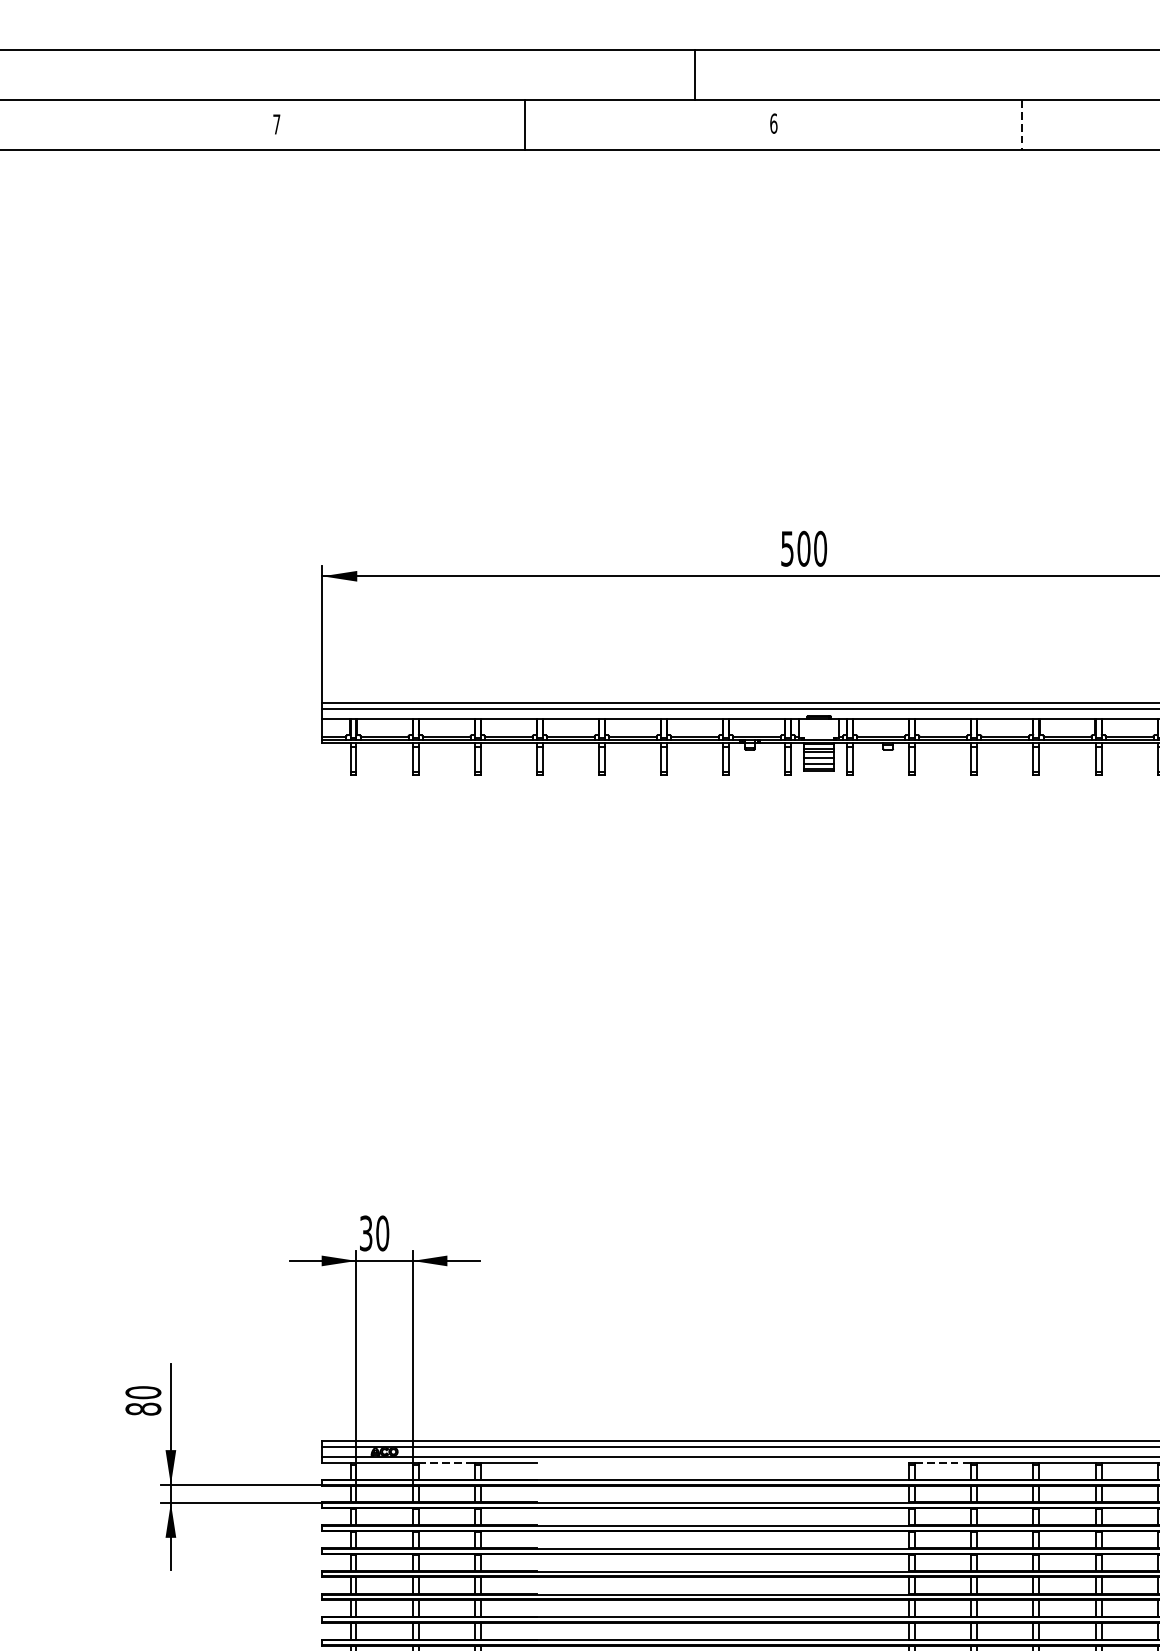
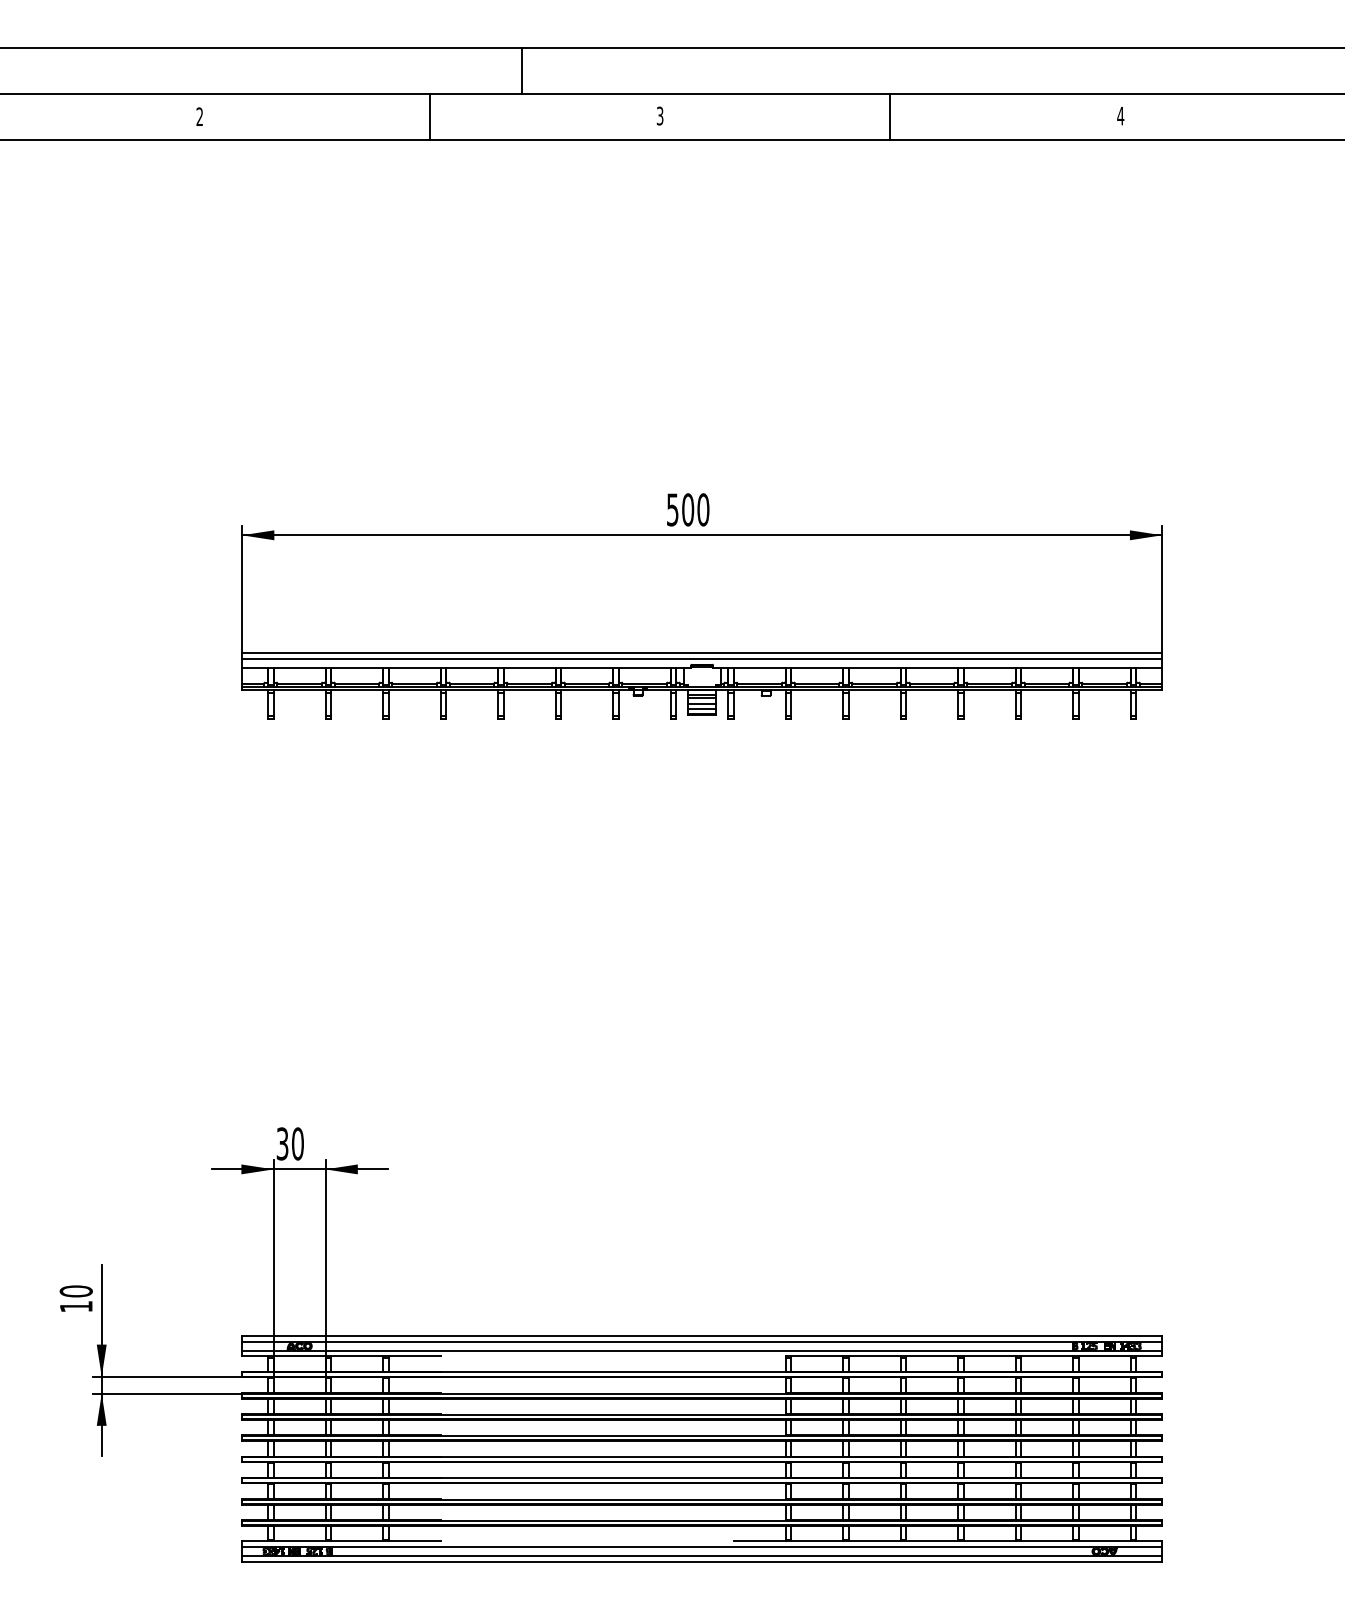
line: (694, 75) -> (521, 71), moved
text: (773, 123) -> (659, 115), 6 -> 3
text: (276, 124) -> (199, 116), 7 -> 2
line: (1022, 125) -> (890, 117), dashed -> solid
text: (142, 1408) -> (75, 1306), 80 -> 10
line: (447, 1462) -> (357, 1356), dashed -> solid
line: (943, 1462) -> (817, 1356), dashed -> solid

